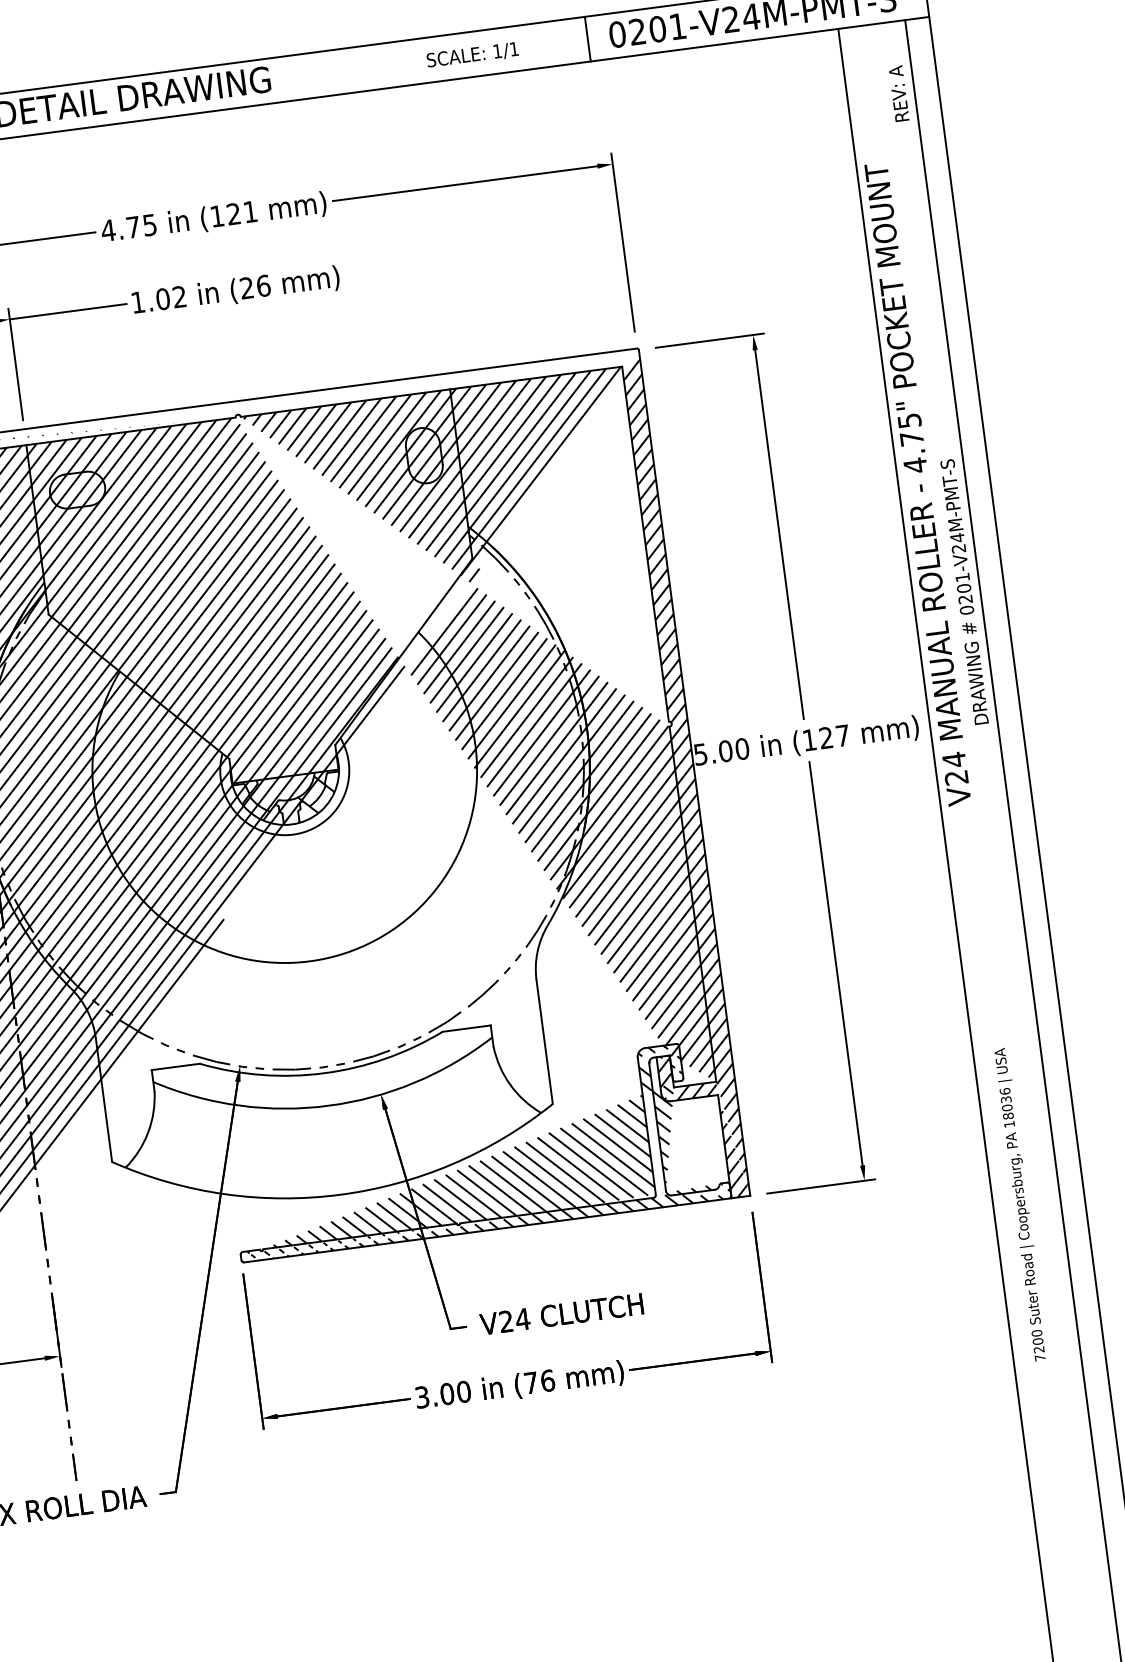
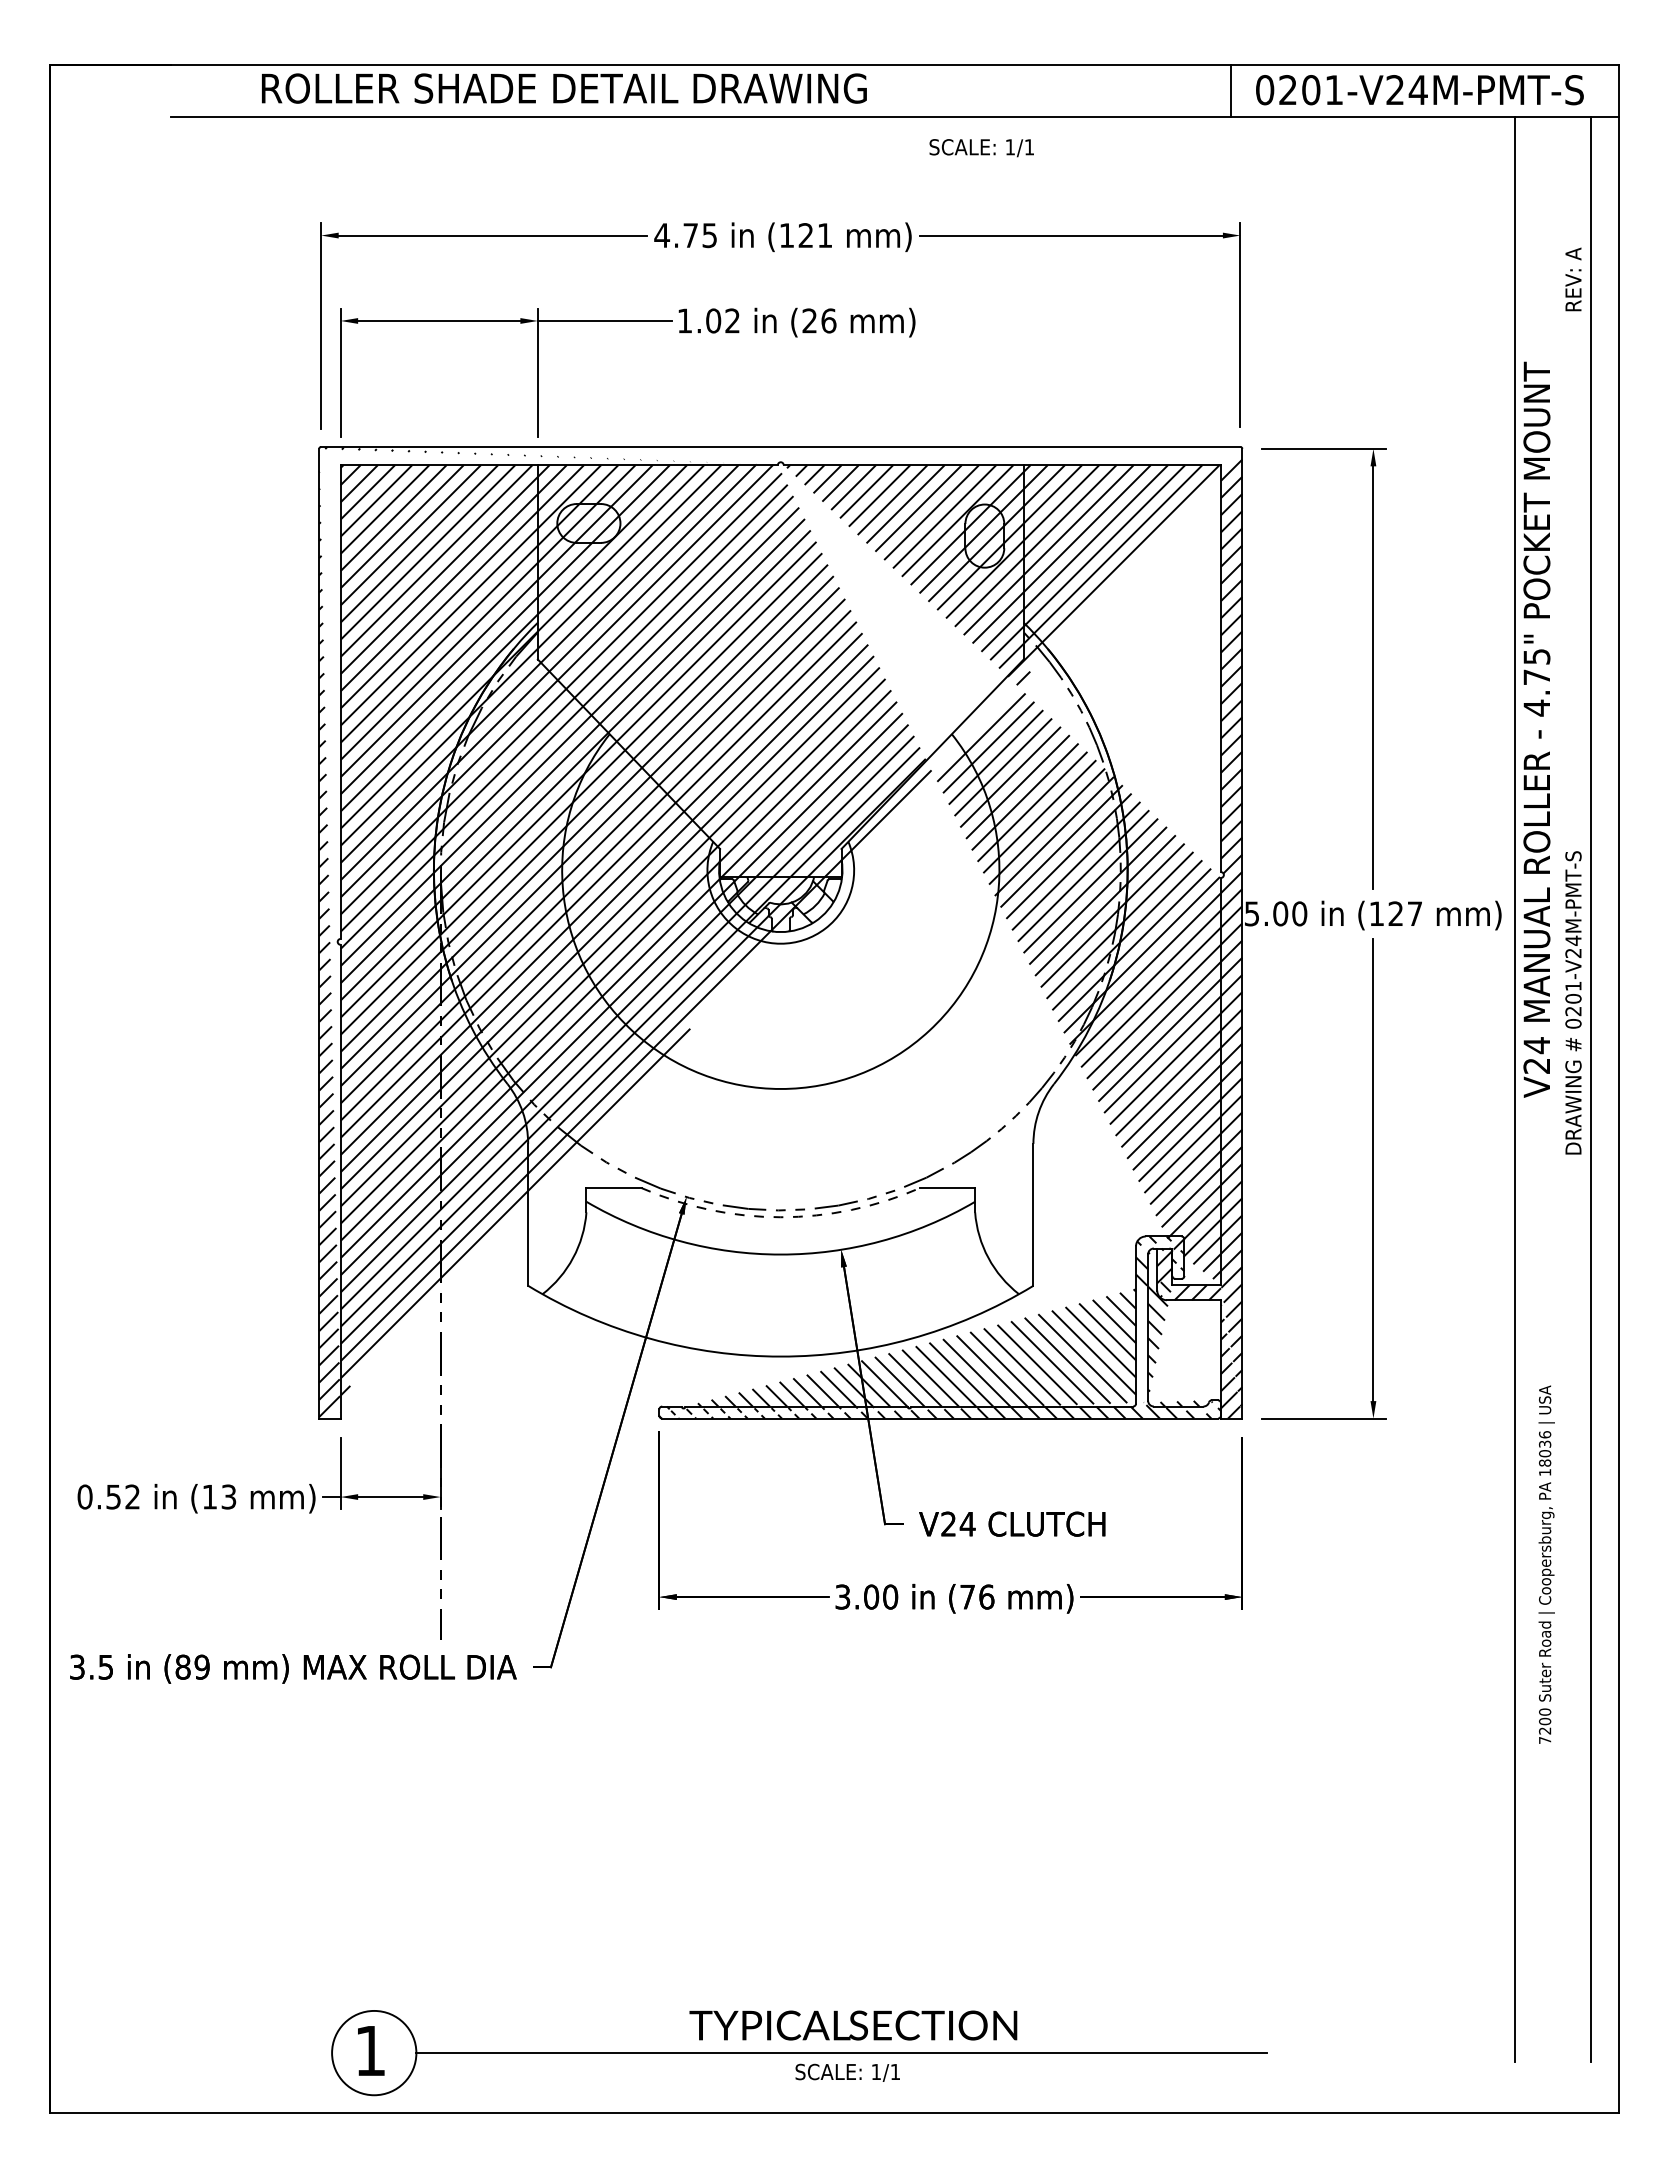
text: (472, 55) -> (981, 148), moved
text: (899, 93) -> (1573, 279), moved
text: (917, 484) -> (1536, 729), moved
text: (964, 591) -> (1573, 1002), moved
arc: (324, 1073) -> (780, 1217), solid -> dashed
text: (1021, 1204) -> (1546, 1564), moved

